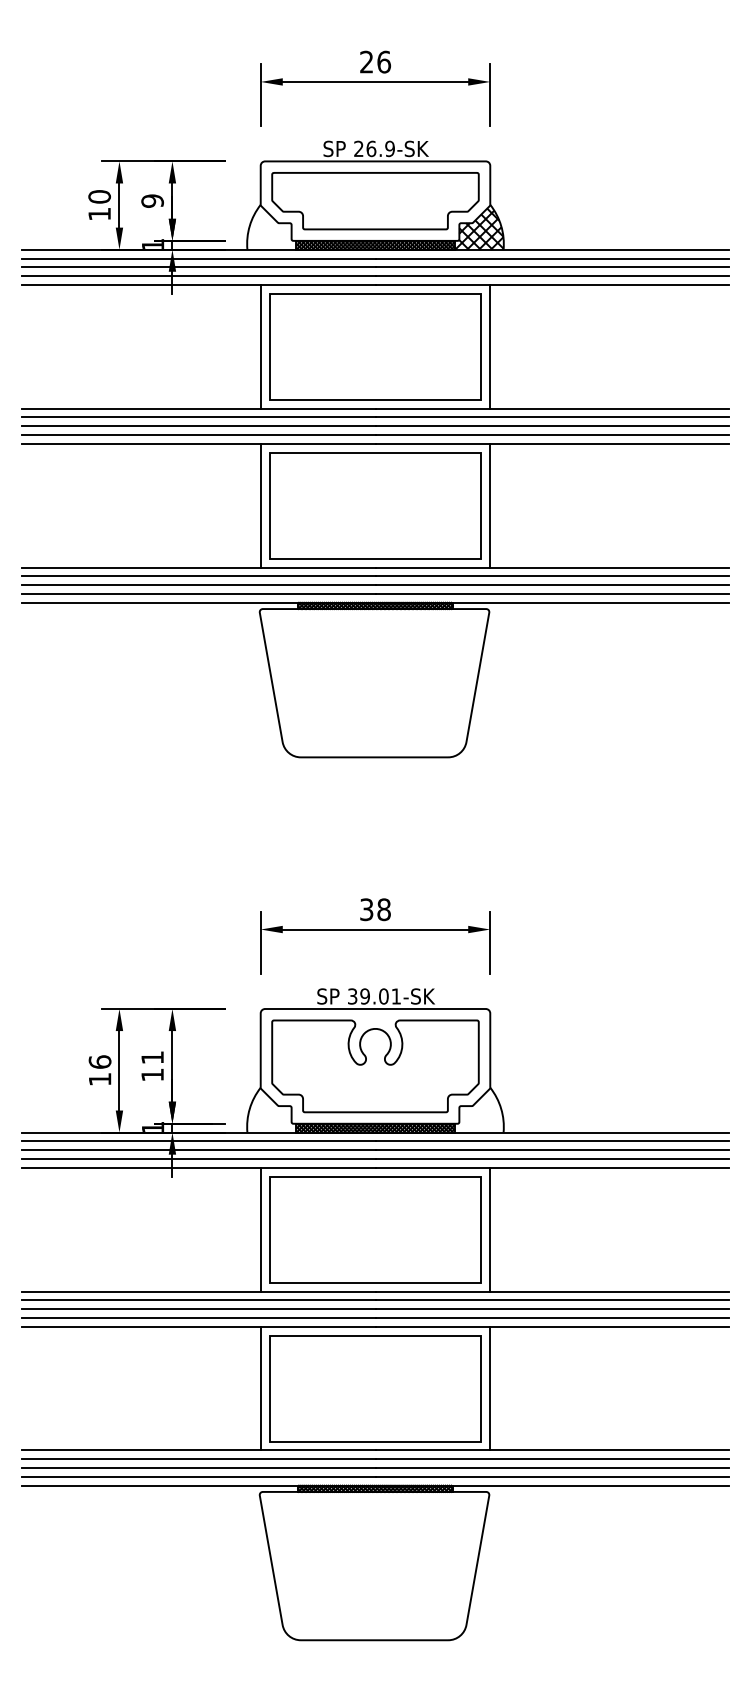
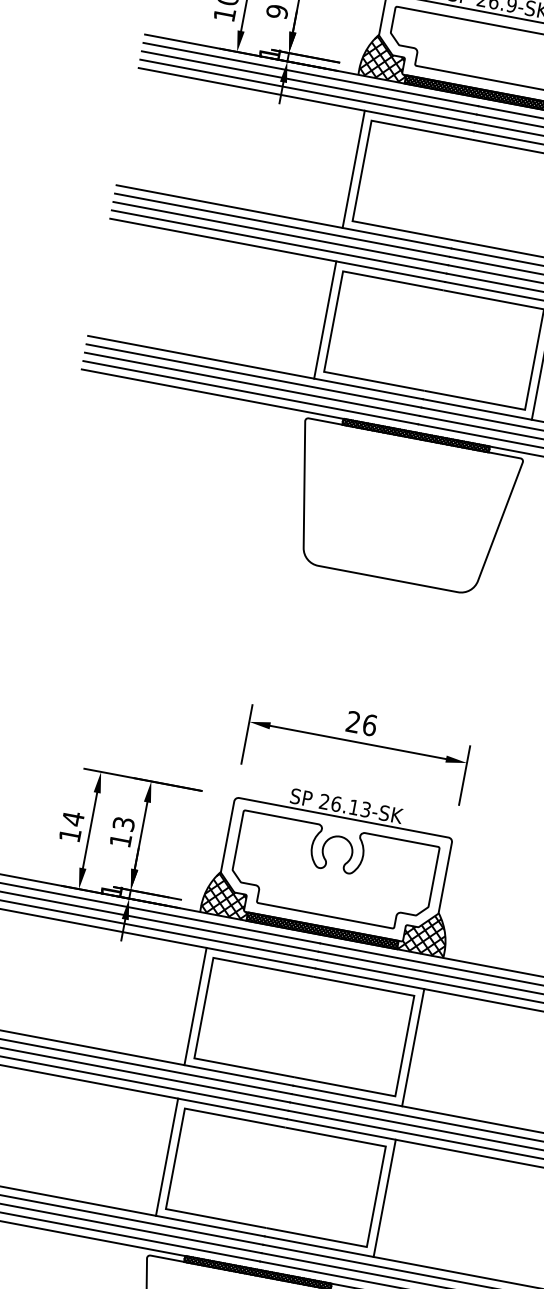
hatch: (271, 227) -> (385, 58), added
text: (375, 909) -> (361, 723), 38 -> 26
text: (374, 996) -> (345, 805), 39.01-SK -> 26.13-SK
text: (152, 1057) -> (123, 823), 11 -> 13
text: (99, 1062) -> (72, 819), 16 -> 14
hatch: (271, 1110) -> (227, 895), added
hatch: (478, 1111) -> (423, 933), added

